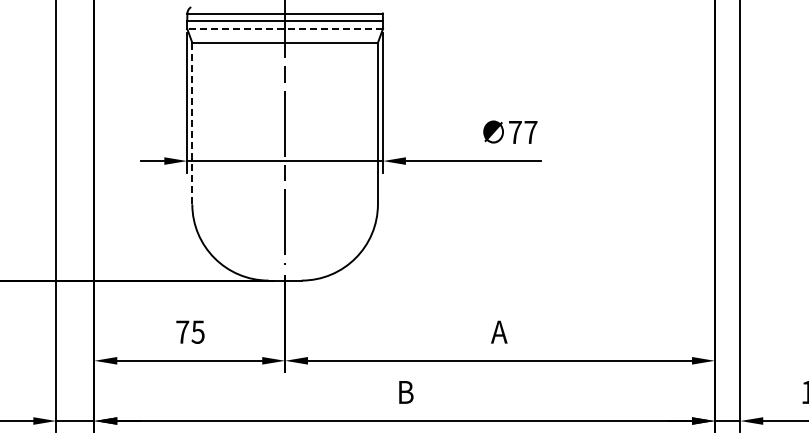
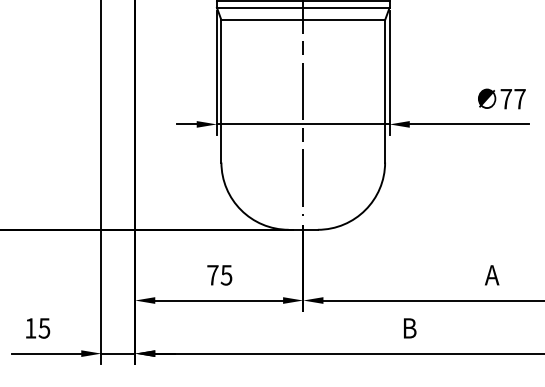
line: (285, 28) -> (303, 7), dashed -> solid
line: (192, 123) -> (221, 91), dashed -> solid

